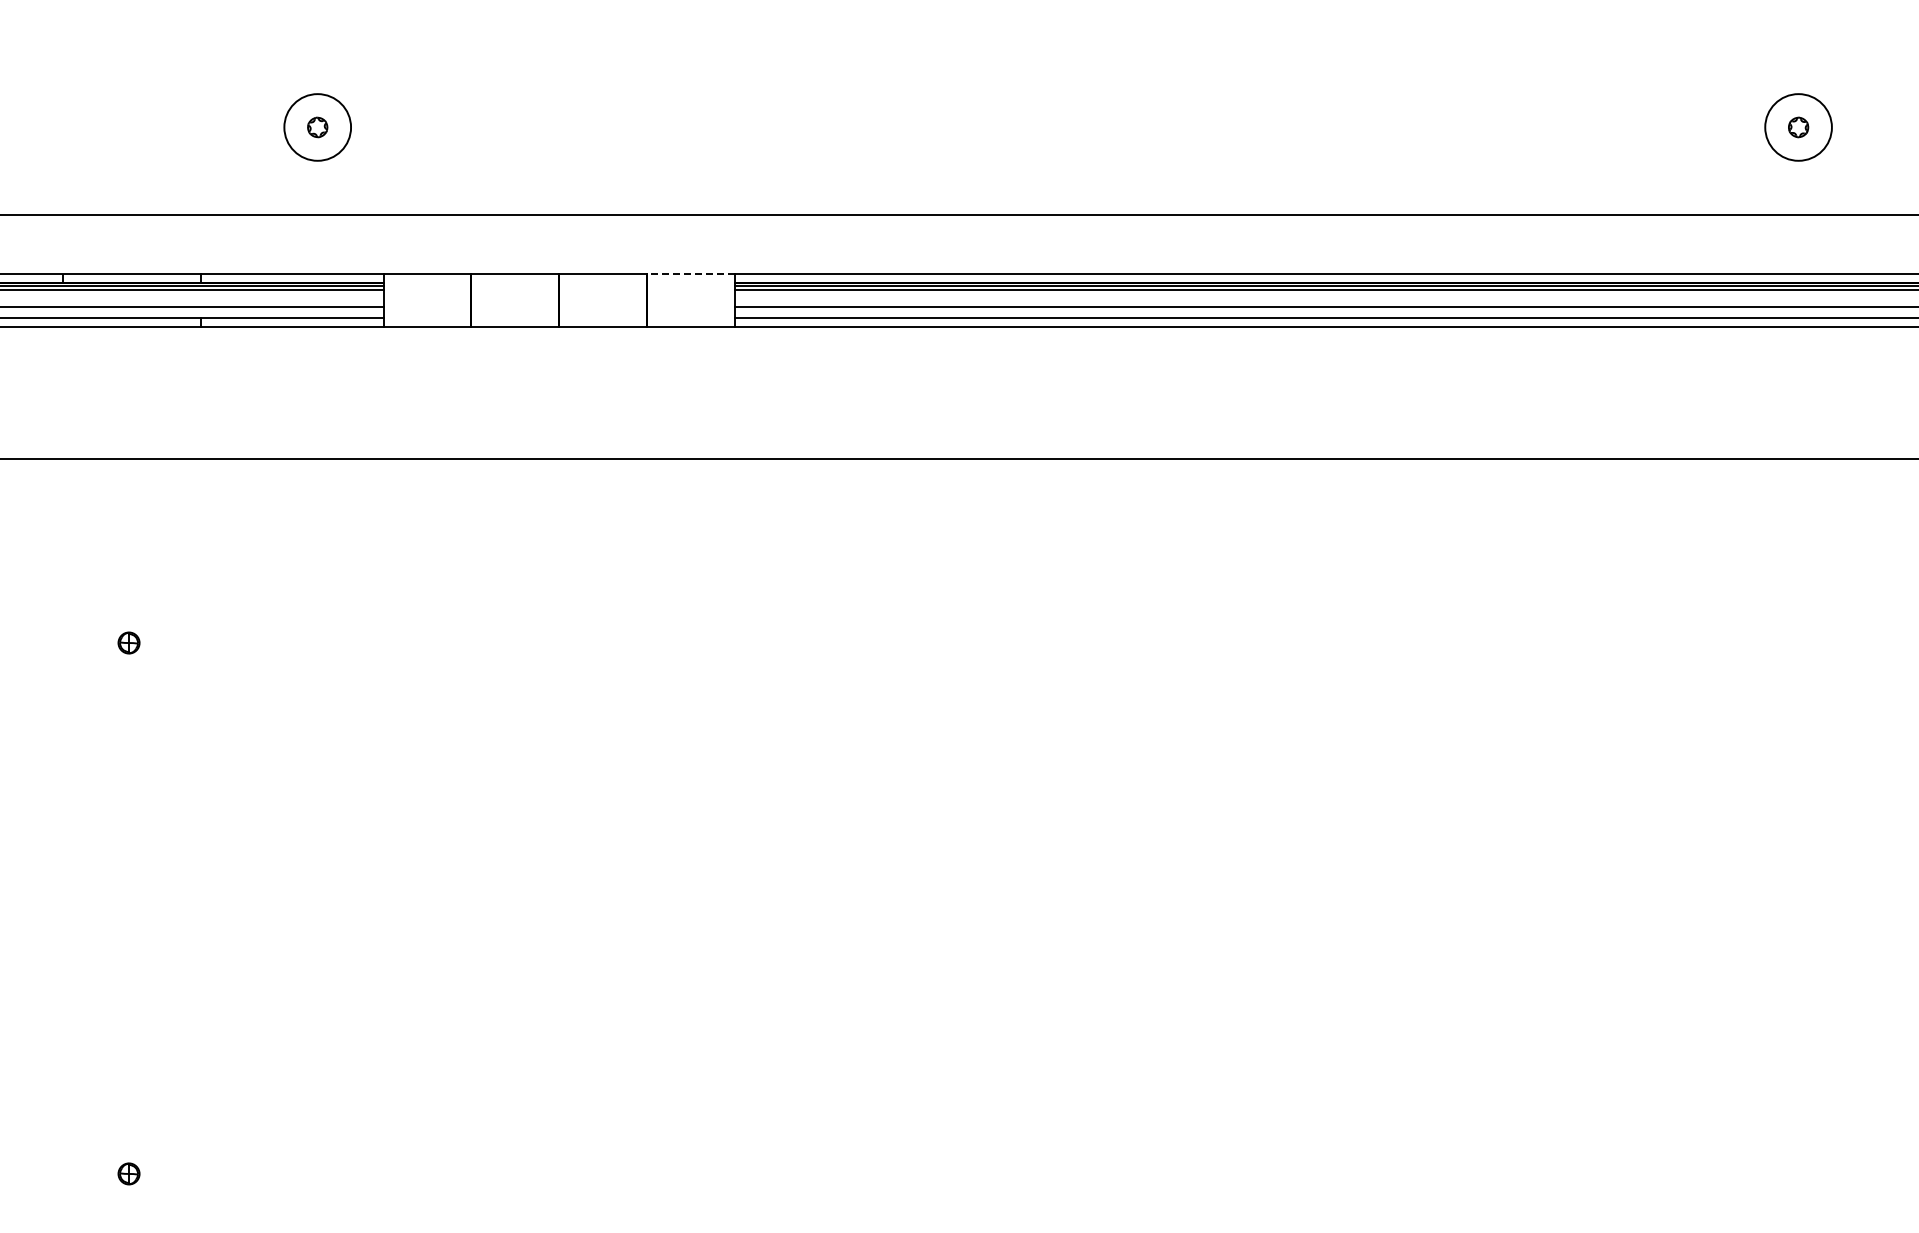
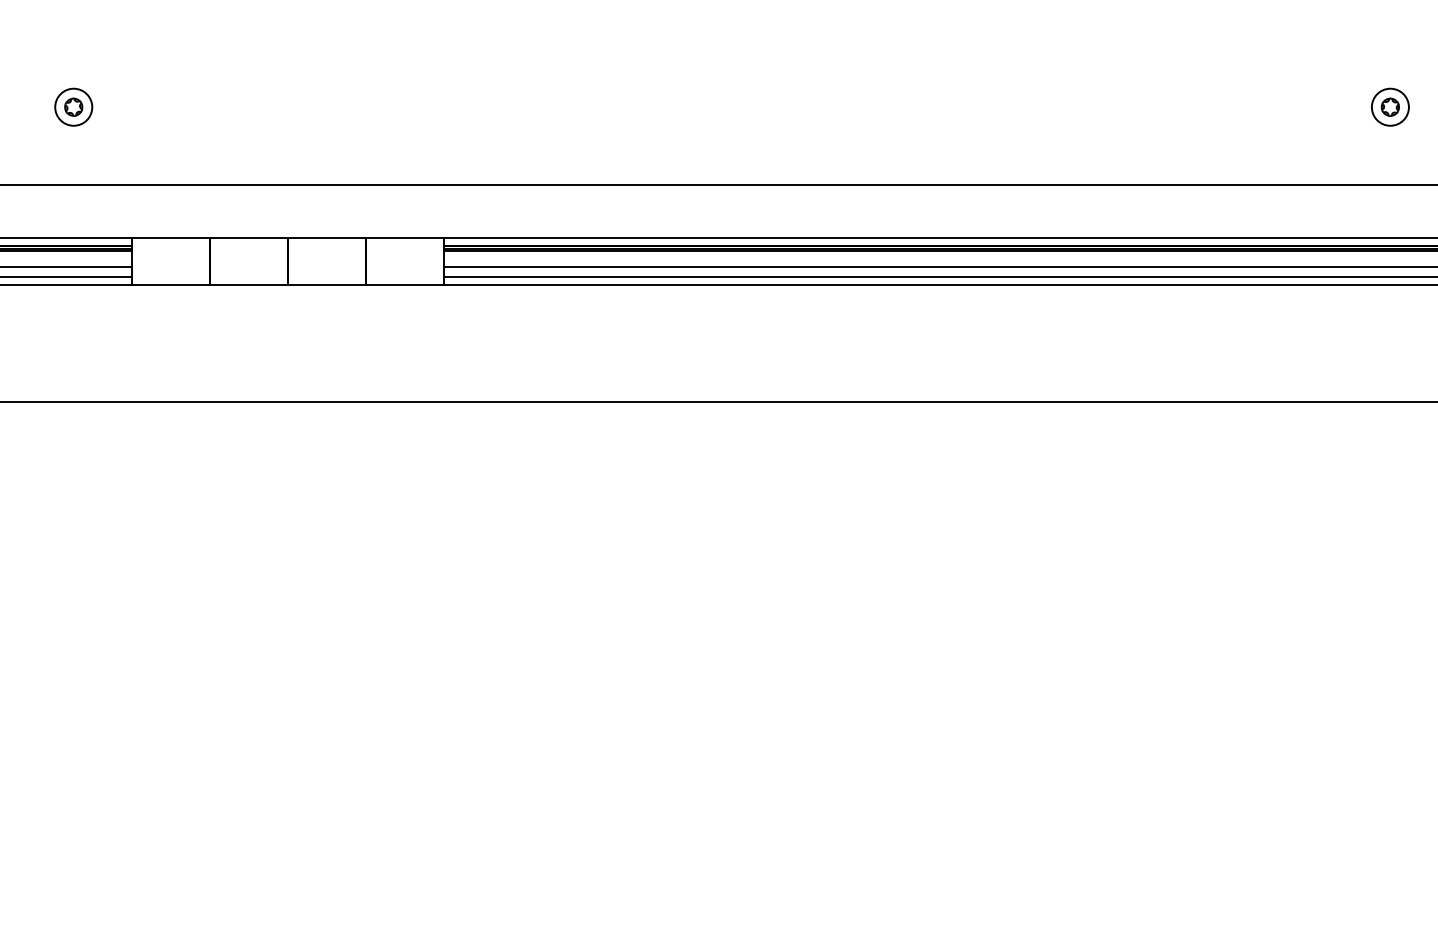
circle: (317, 127) -> (73, 107), size x0.62
circle: (1798, 127) -> (1390, 107), size x0.62
line: (690, 274) -> (405, 237), dashed -> solid

